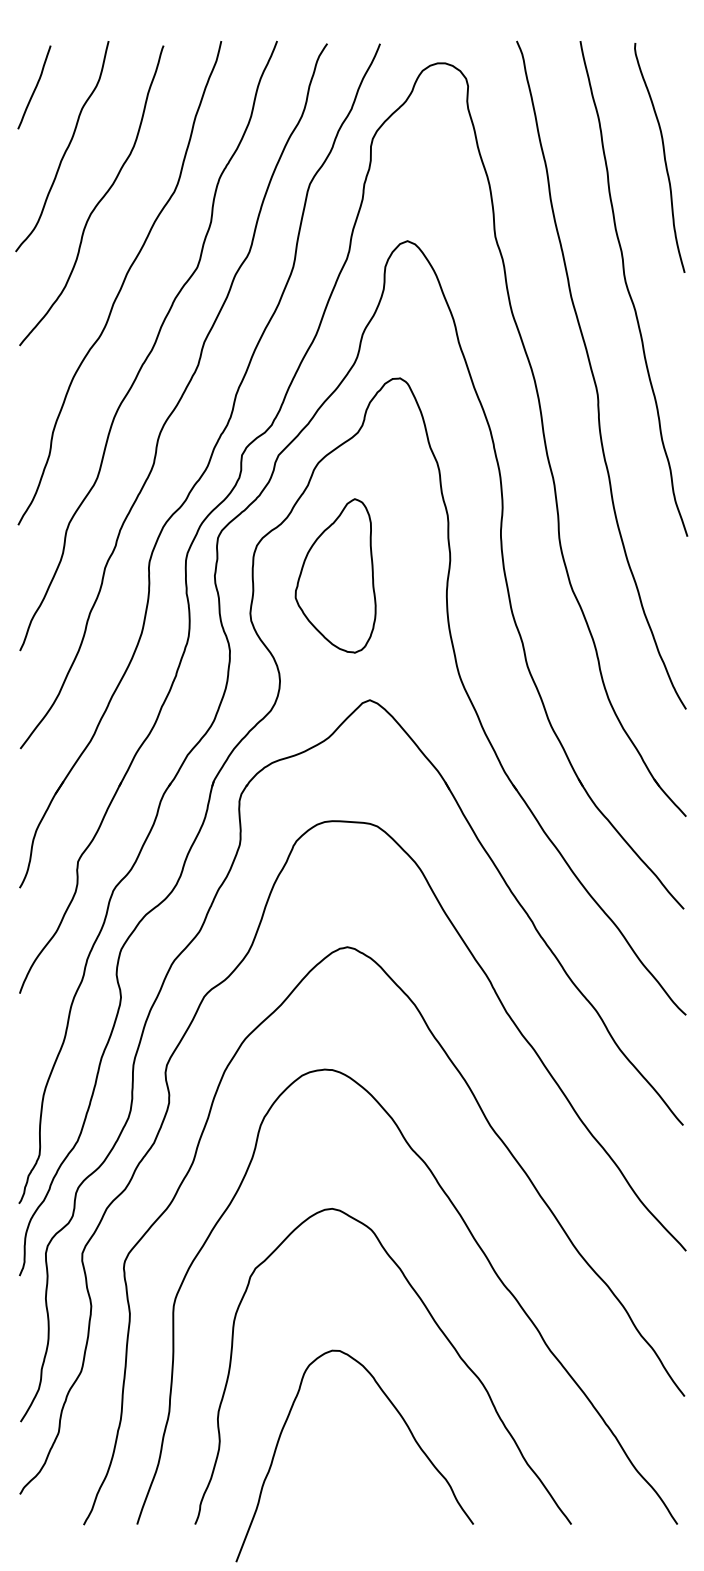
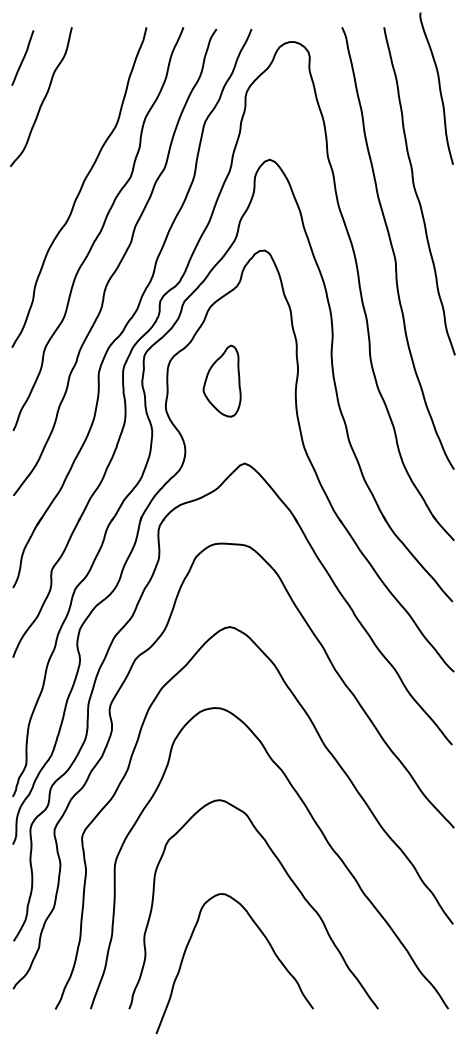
curve: (662, 154) -> (438, 86), moved
curve: (97, 201) -> (64, 133), removed
part: (334, 574) -> (221, 380), size x0.7

